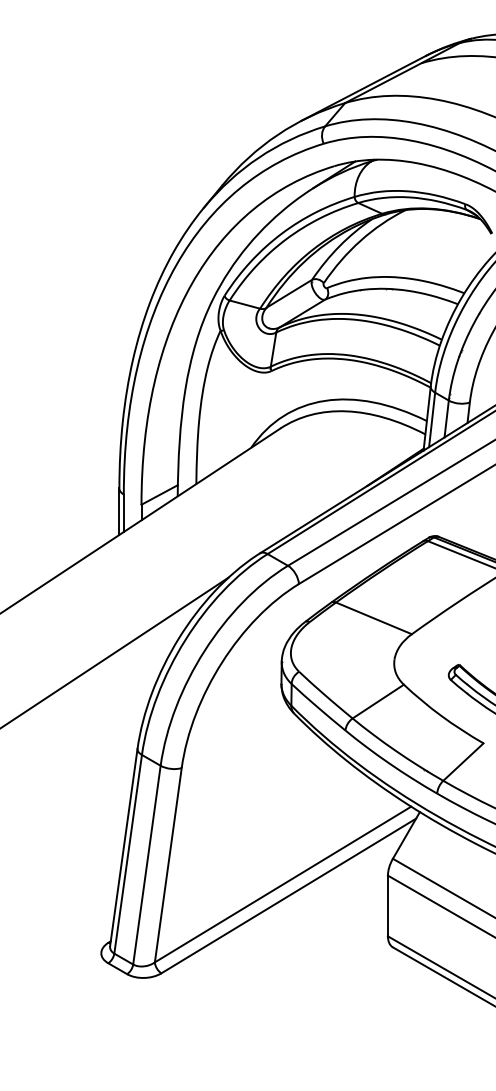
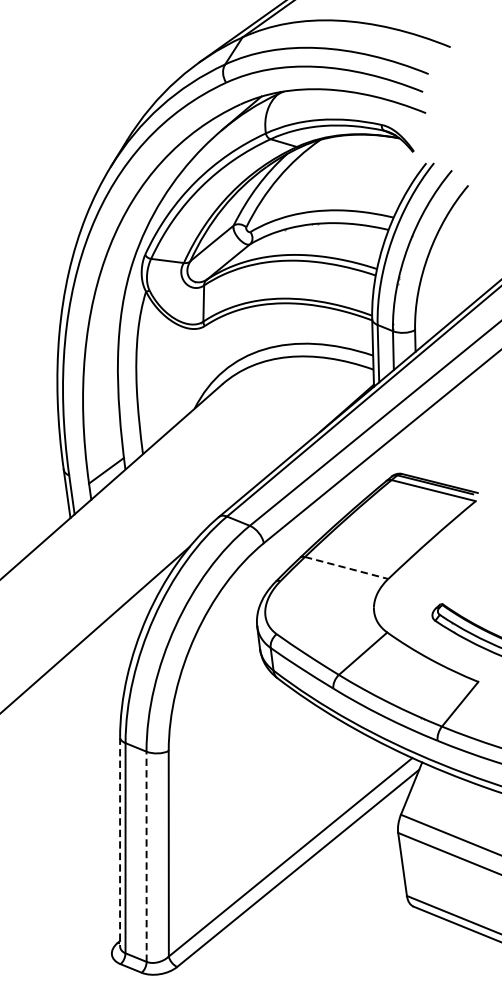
line: (374, 618) -> (347, 568), solid -> dashed
line: (123, 848) -> (119, 842), solid -> dashed
line: (147, 864) -> (147, 856), solid -> dashed

